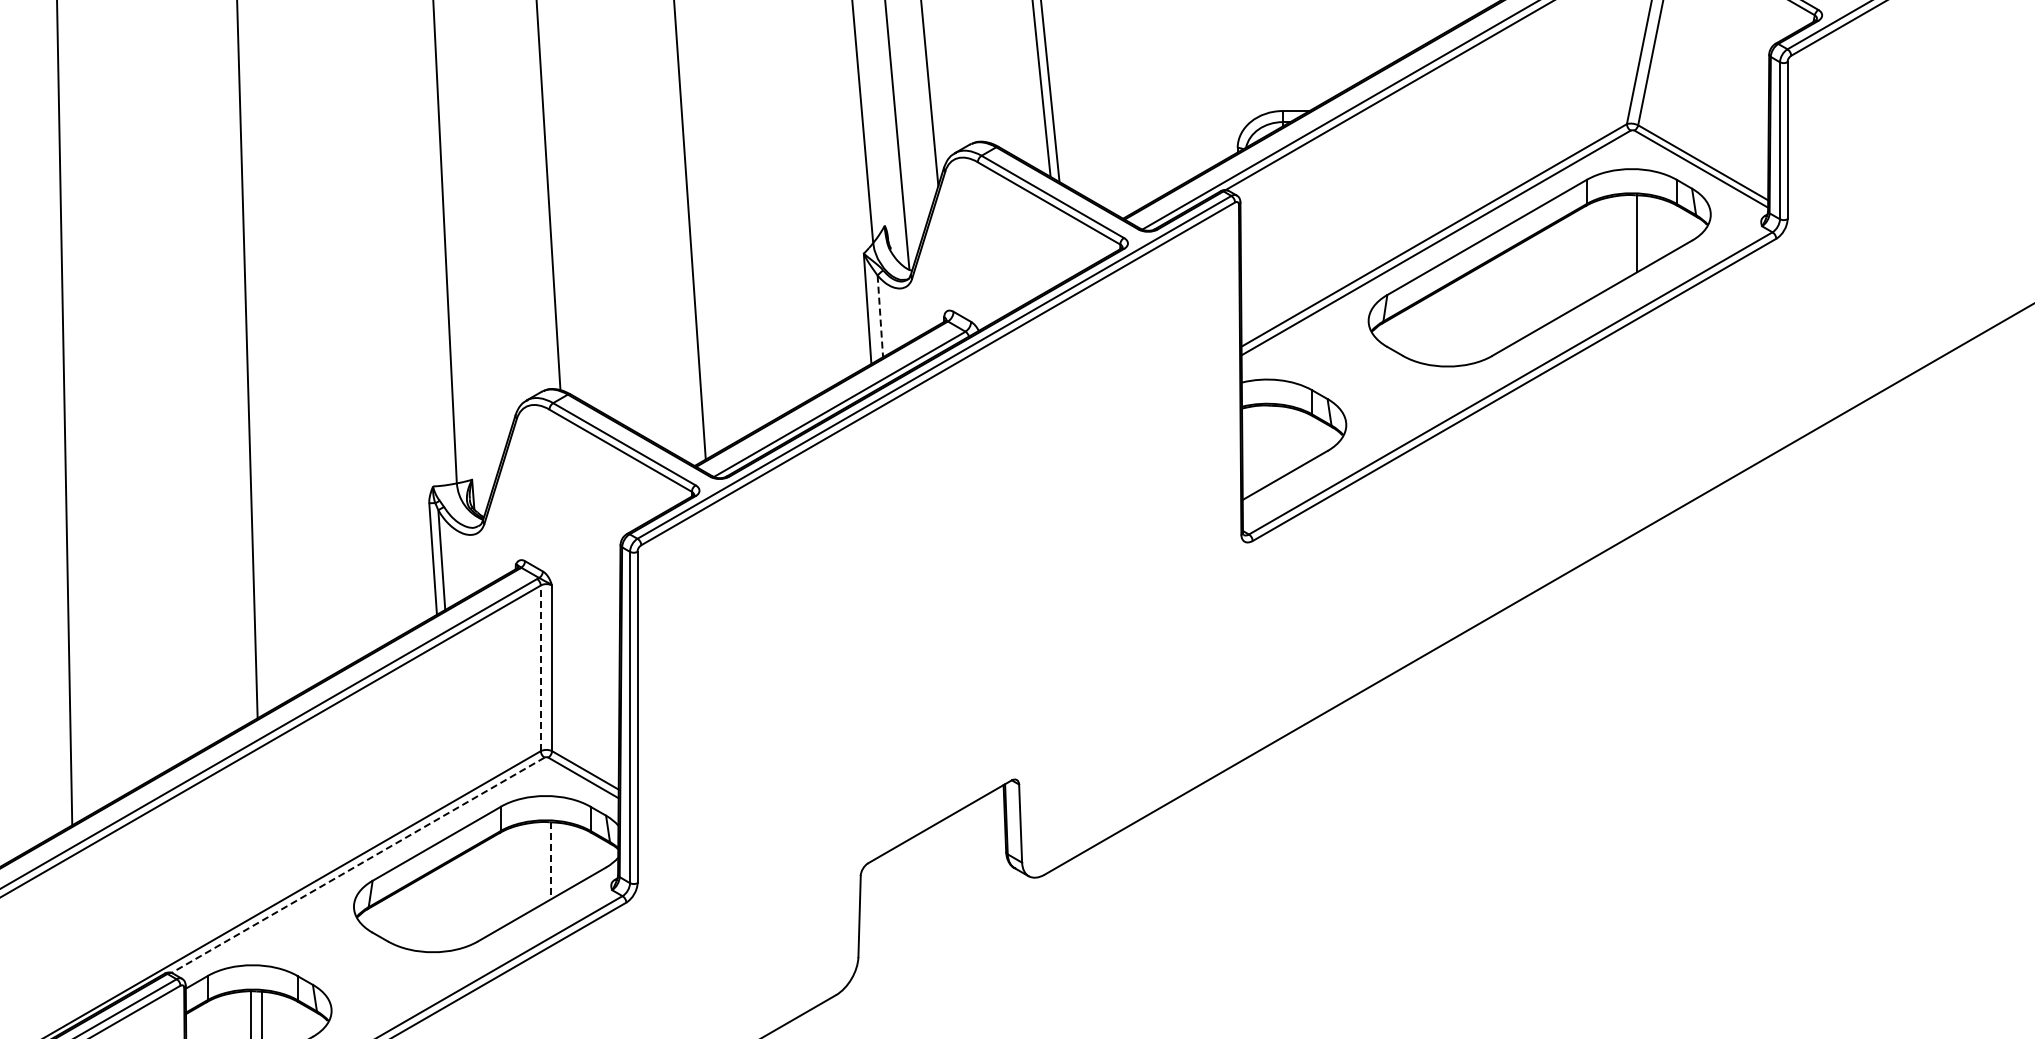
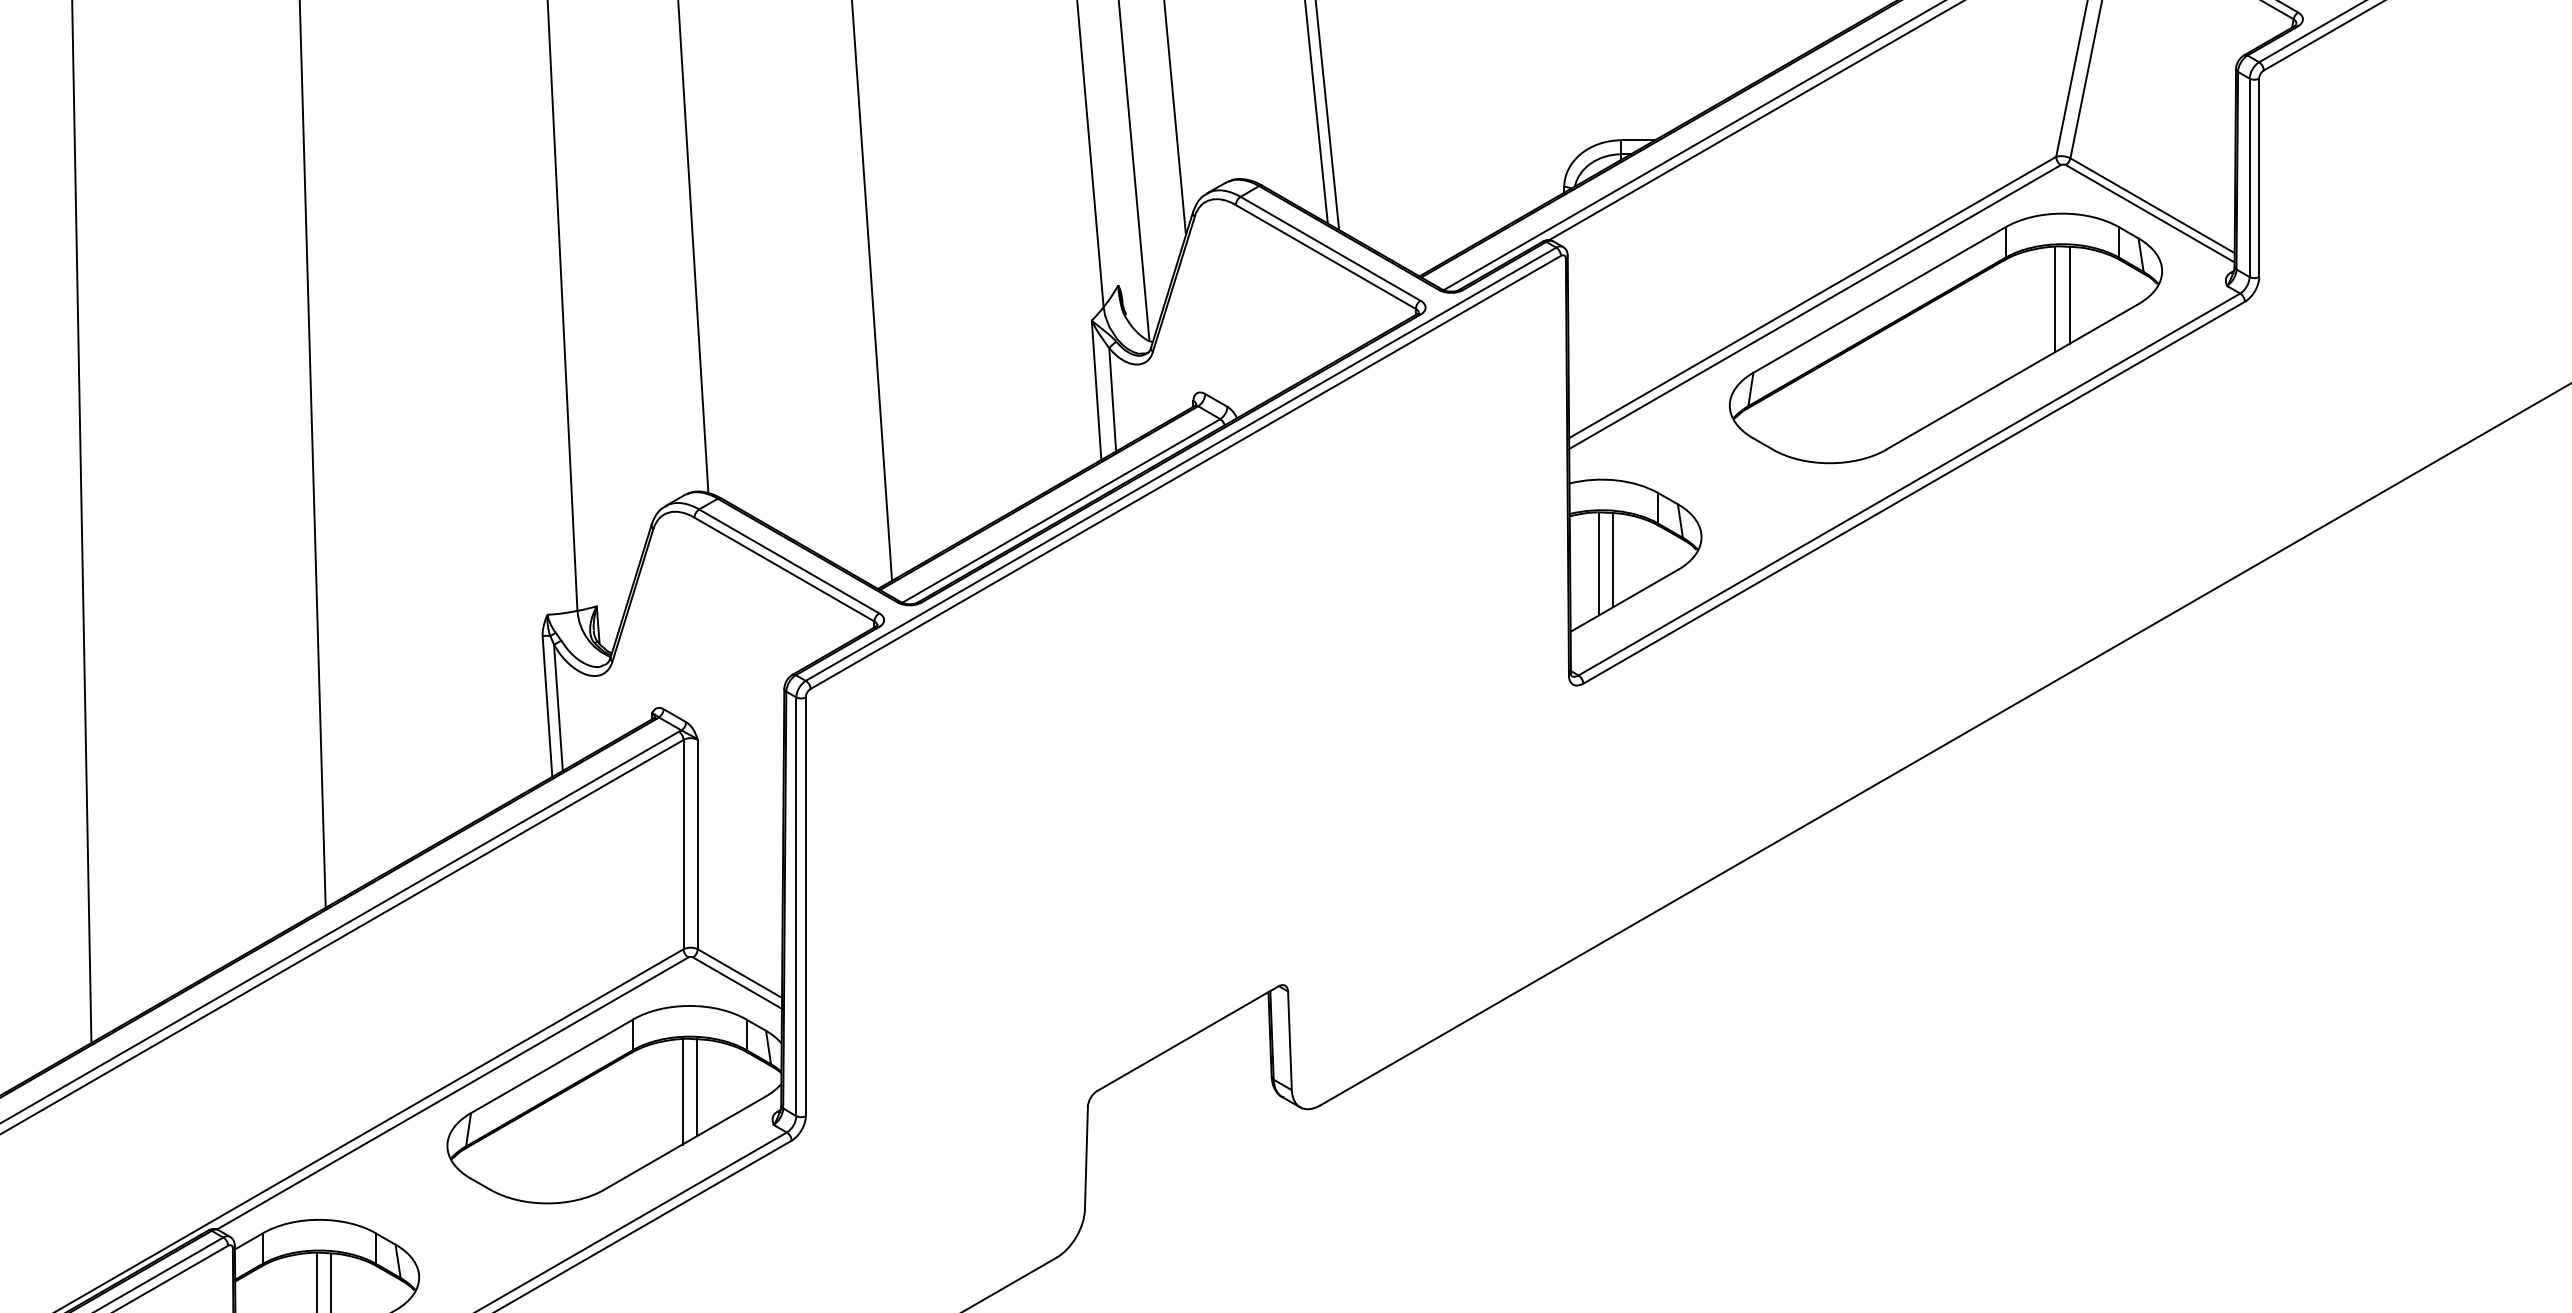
line: (1626, 236) -> (2055, 298), added
line: (880, 316) -> (1112, 399), dashed -> solid
line: (1276, 443) -> (1613, 560), added
line: (1265, 446) -> (1599, 564), added
line: (540, 668) -> (683, 844), dashed -> solid
line: (551, 861) -> (697, 1088), dashed -> solid
line: (539, 863) -> (681, 1091), added
line: (357, 865) -> (451, 1093), dashed -> solid

